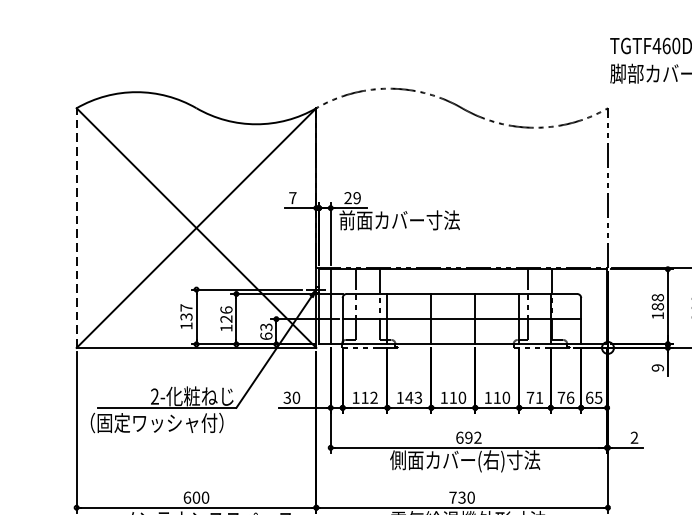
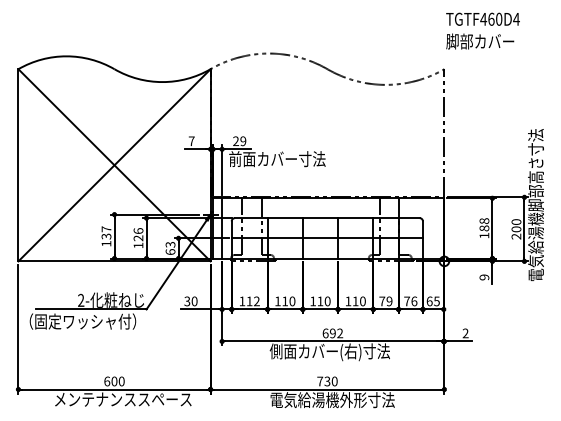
line: (76, 227) -> (18, 164), dashed -> solid
text: (413, 397) -> (288, 301), 143 -> 110
text: (539, 397) -> (389, 301), 71 -> 79

